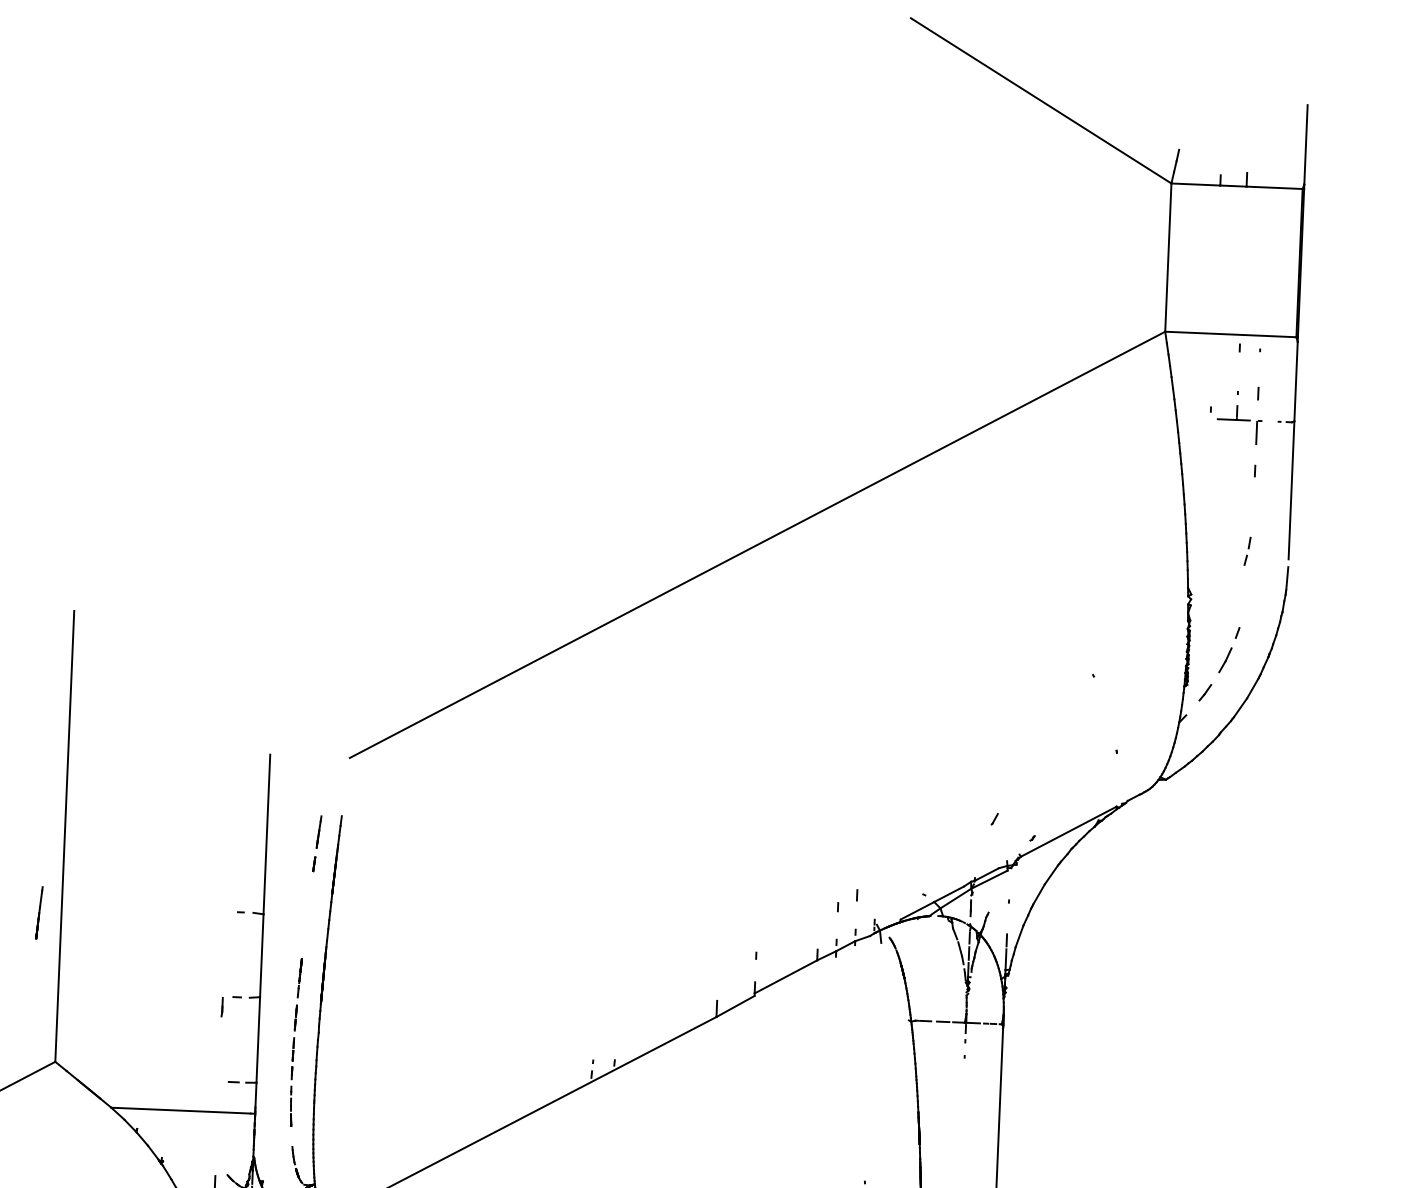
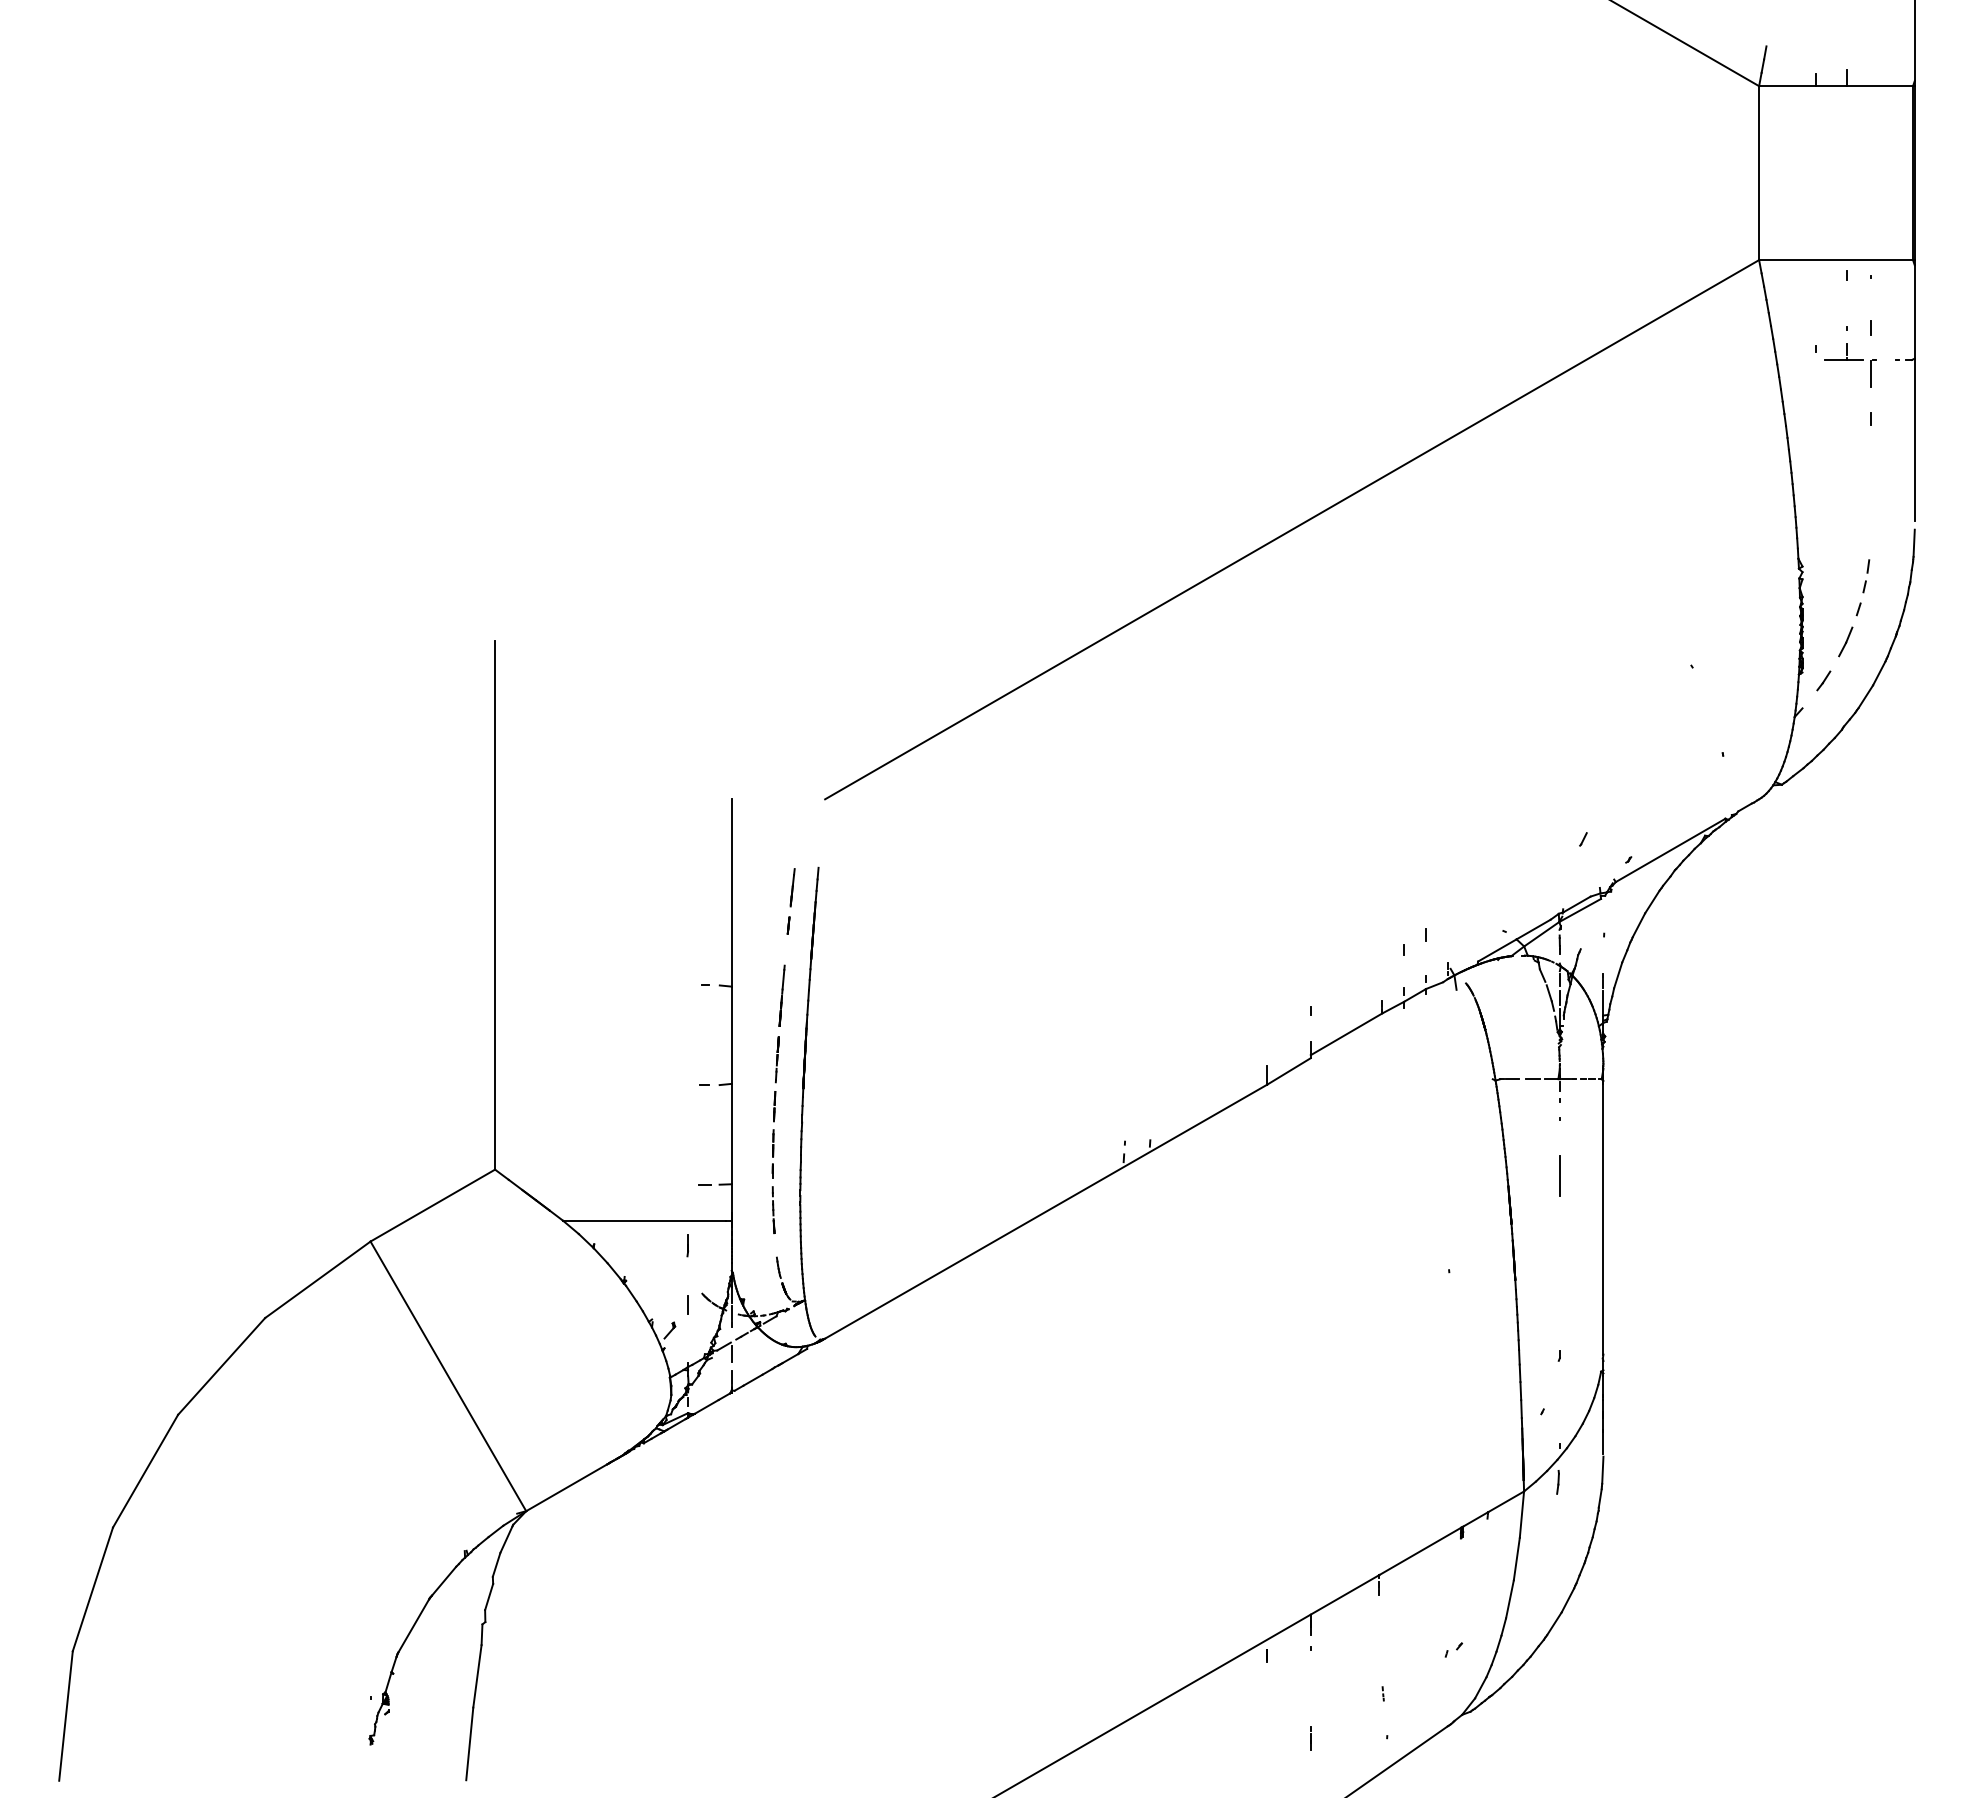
part: (1247, 551) -> (1866, 576), moved
line: (38, 912) -> (781, 995), moved
line: (221, 1007) -> (687, 1245), moved
line: (962, 1104) -> (1559, 1175), added

